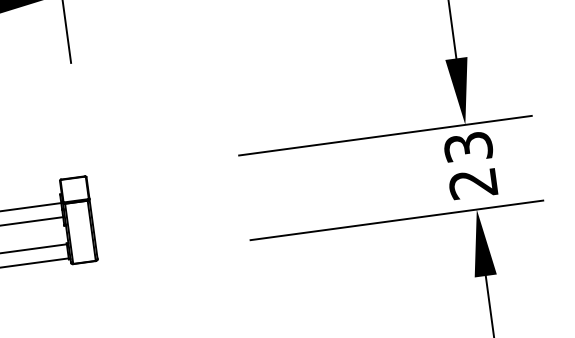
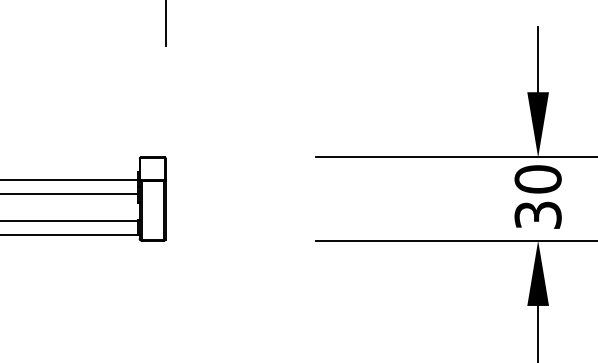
text: (470, 164) -> (537, 196), 23 -> 30

